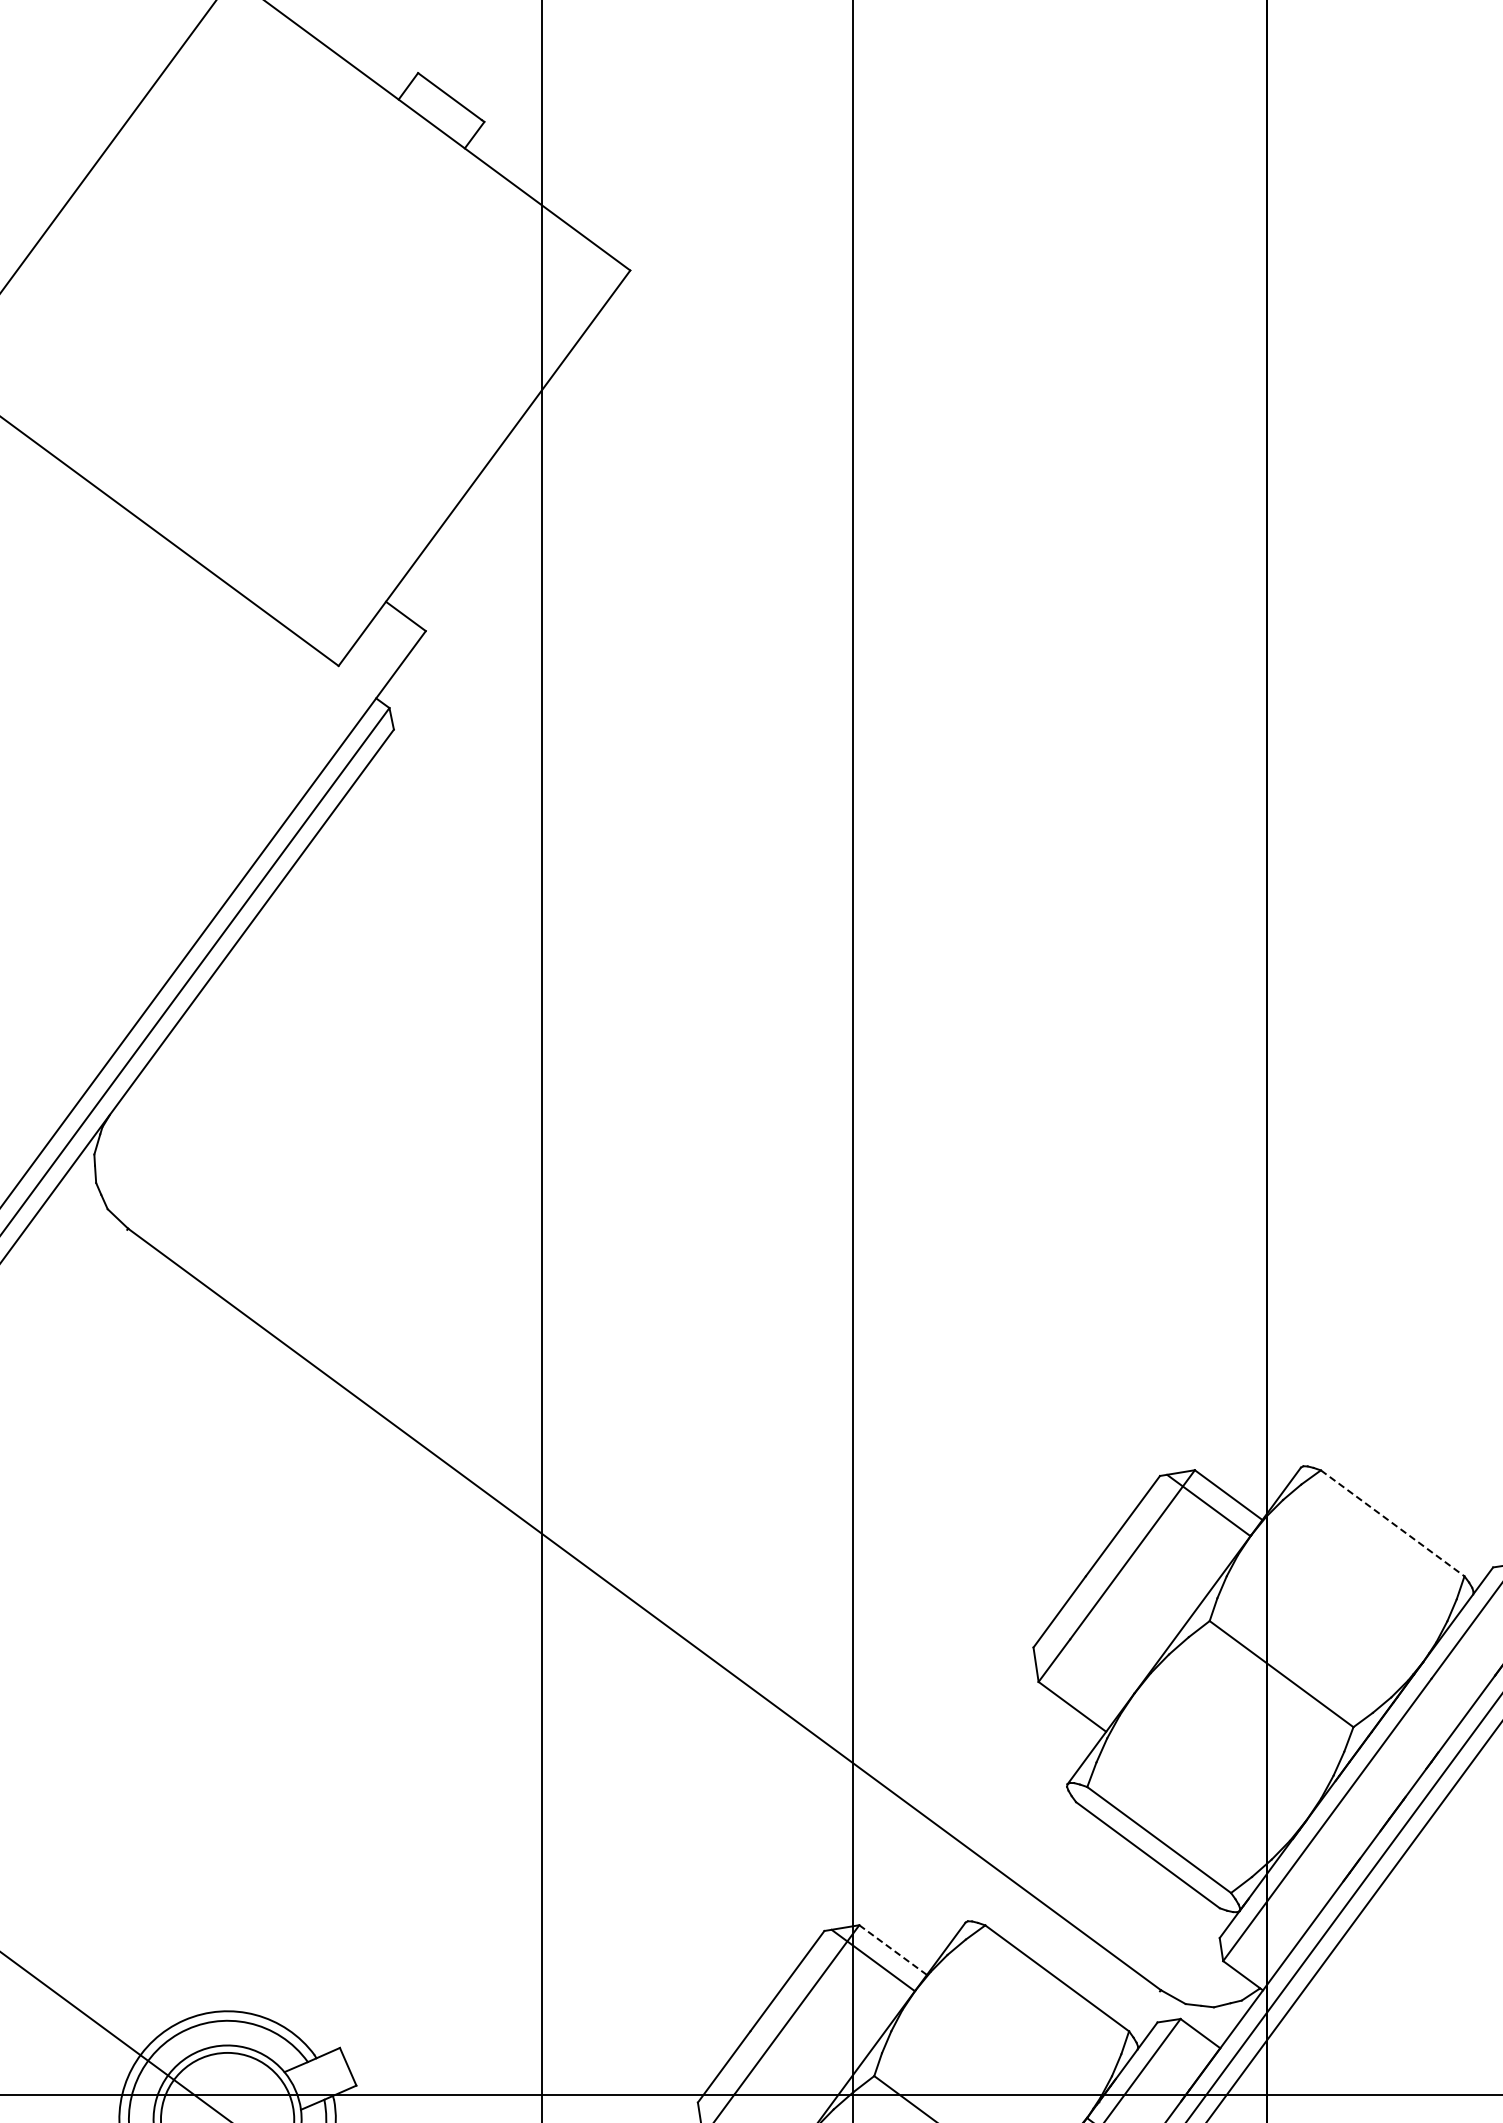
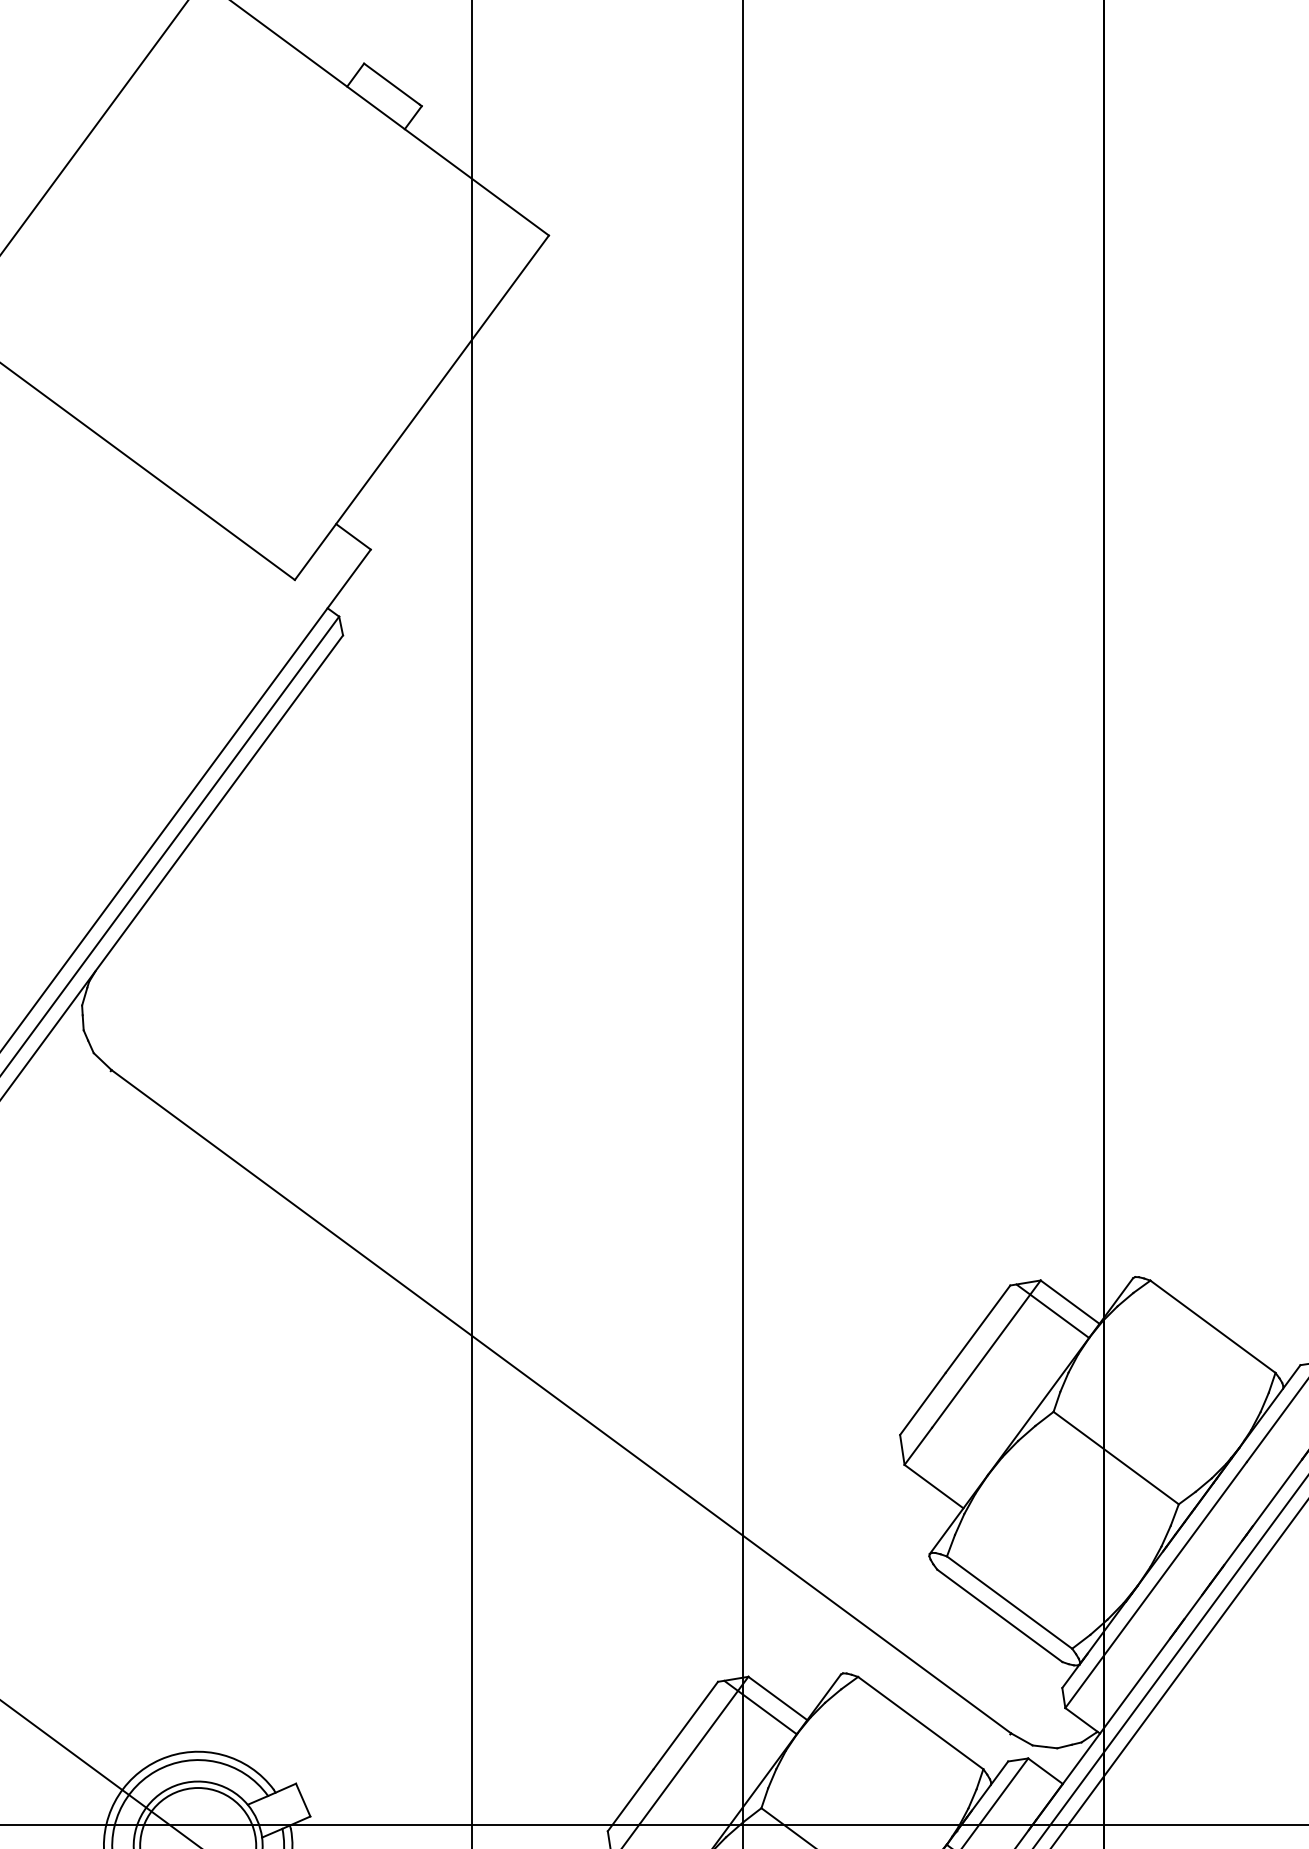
line: (1393, 1523) -> (1213, 1326), dashed -> solid
line: (893, 1950) -> (778, 1698), dashed -> solid

